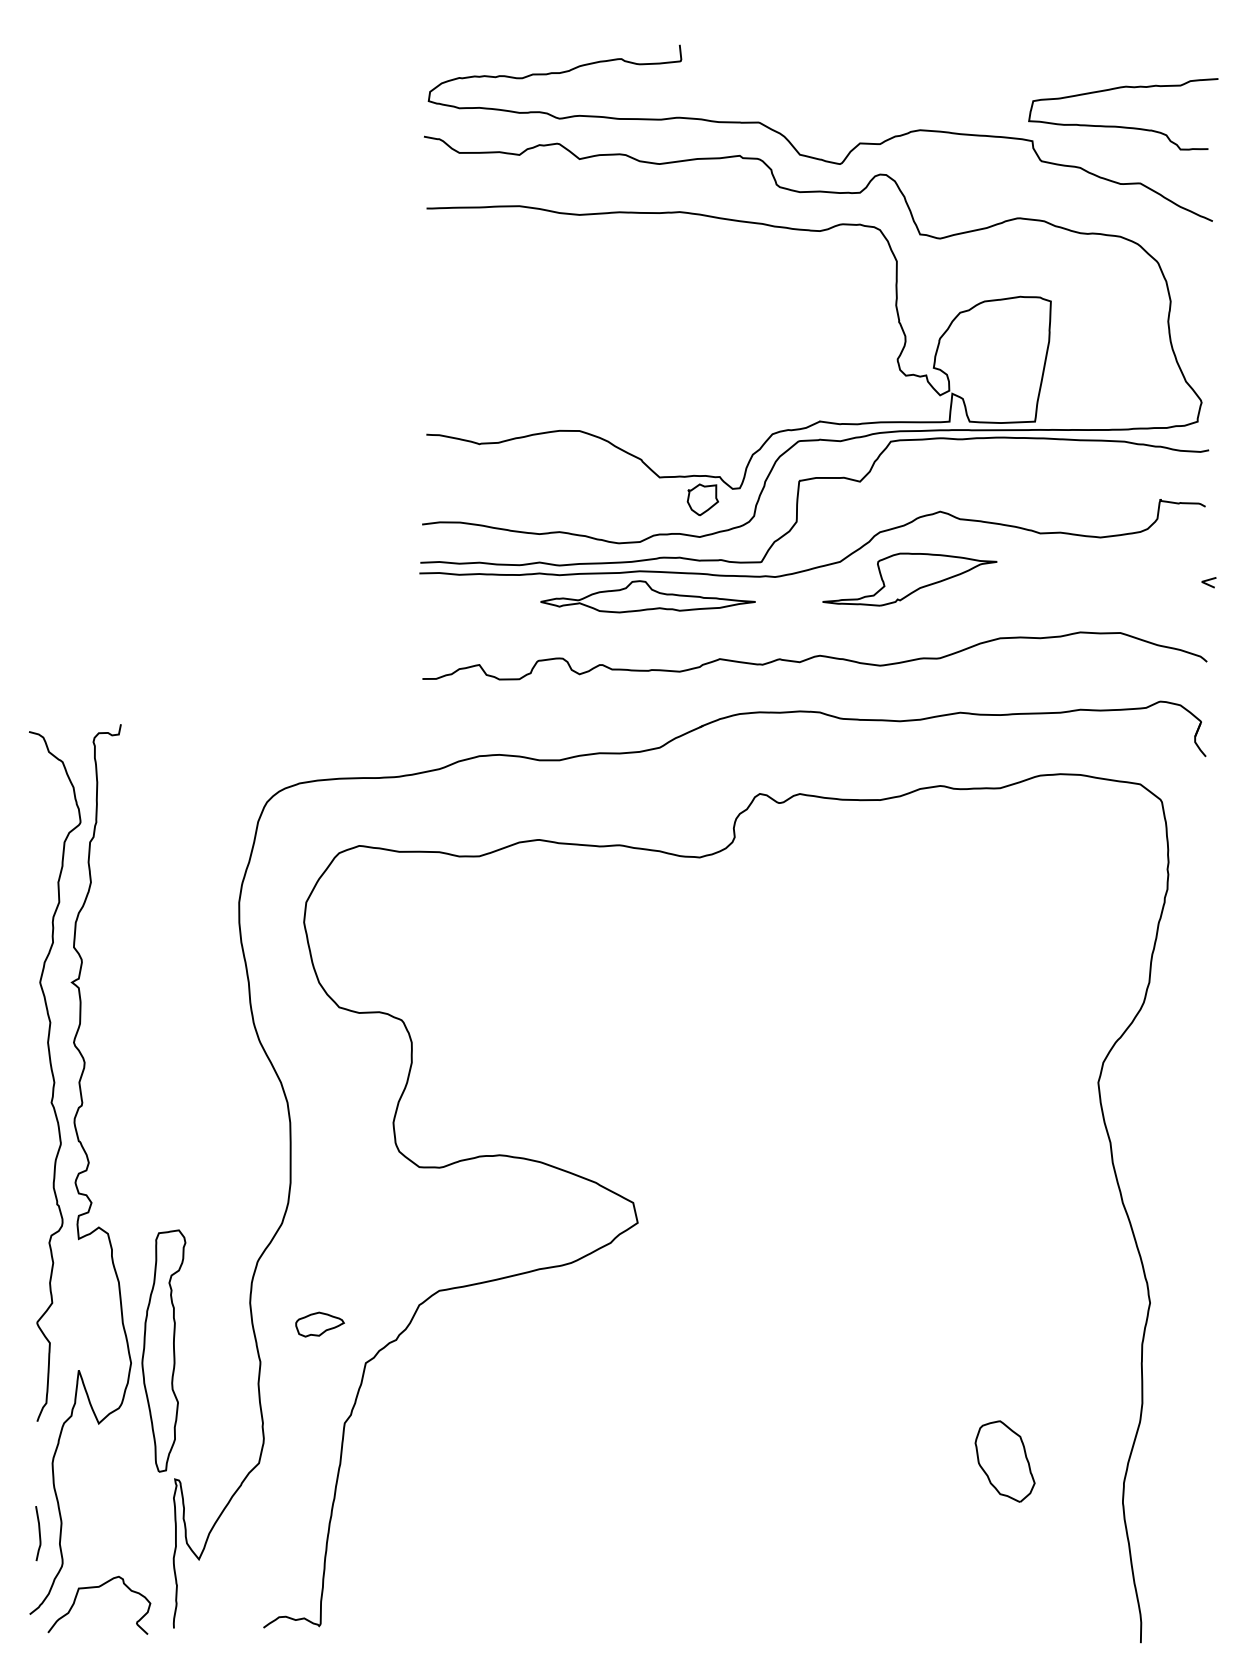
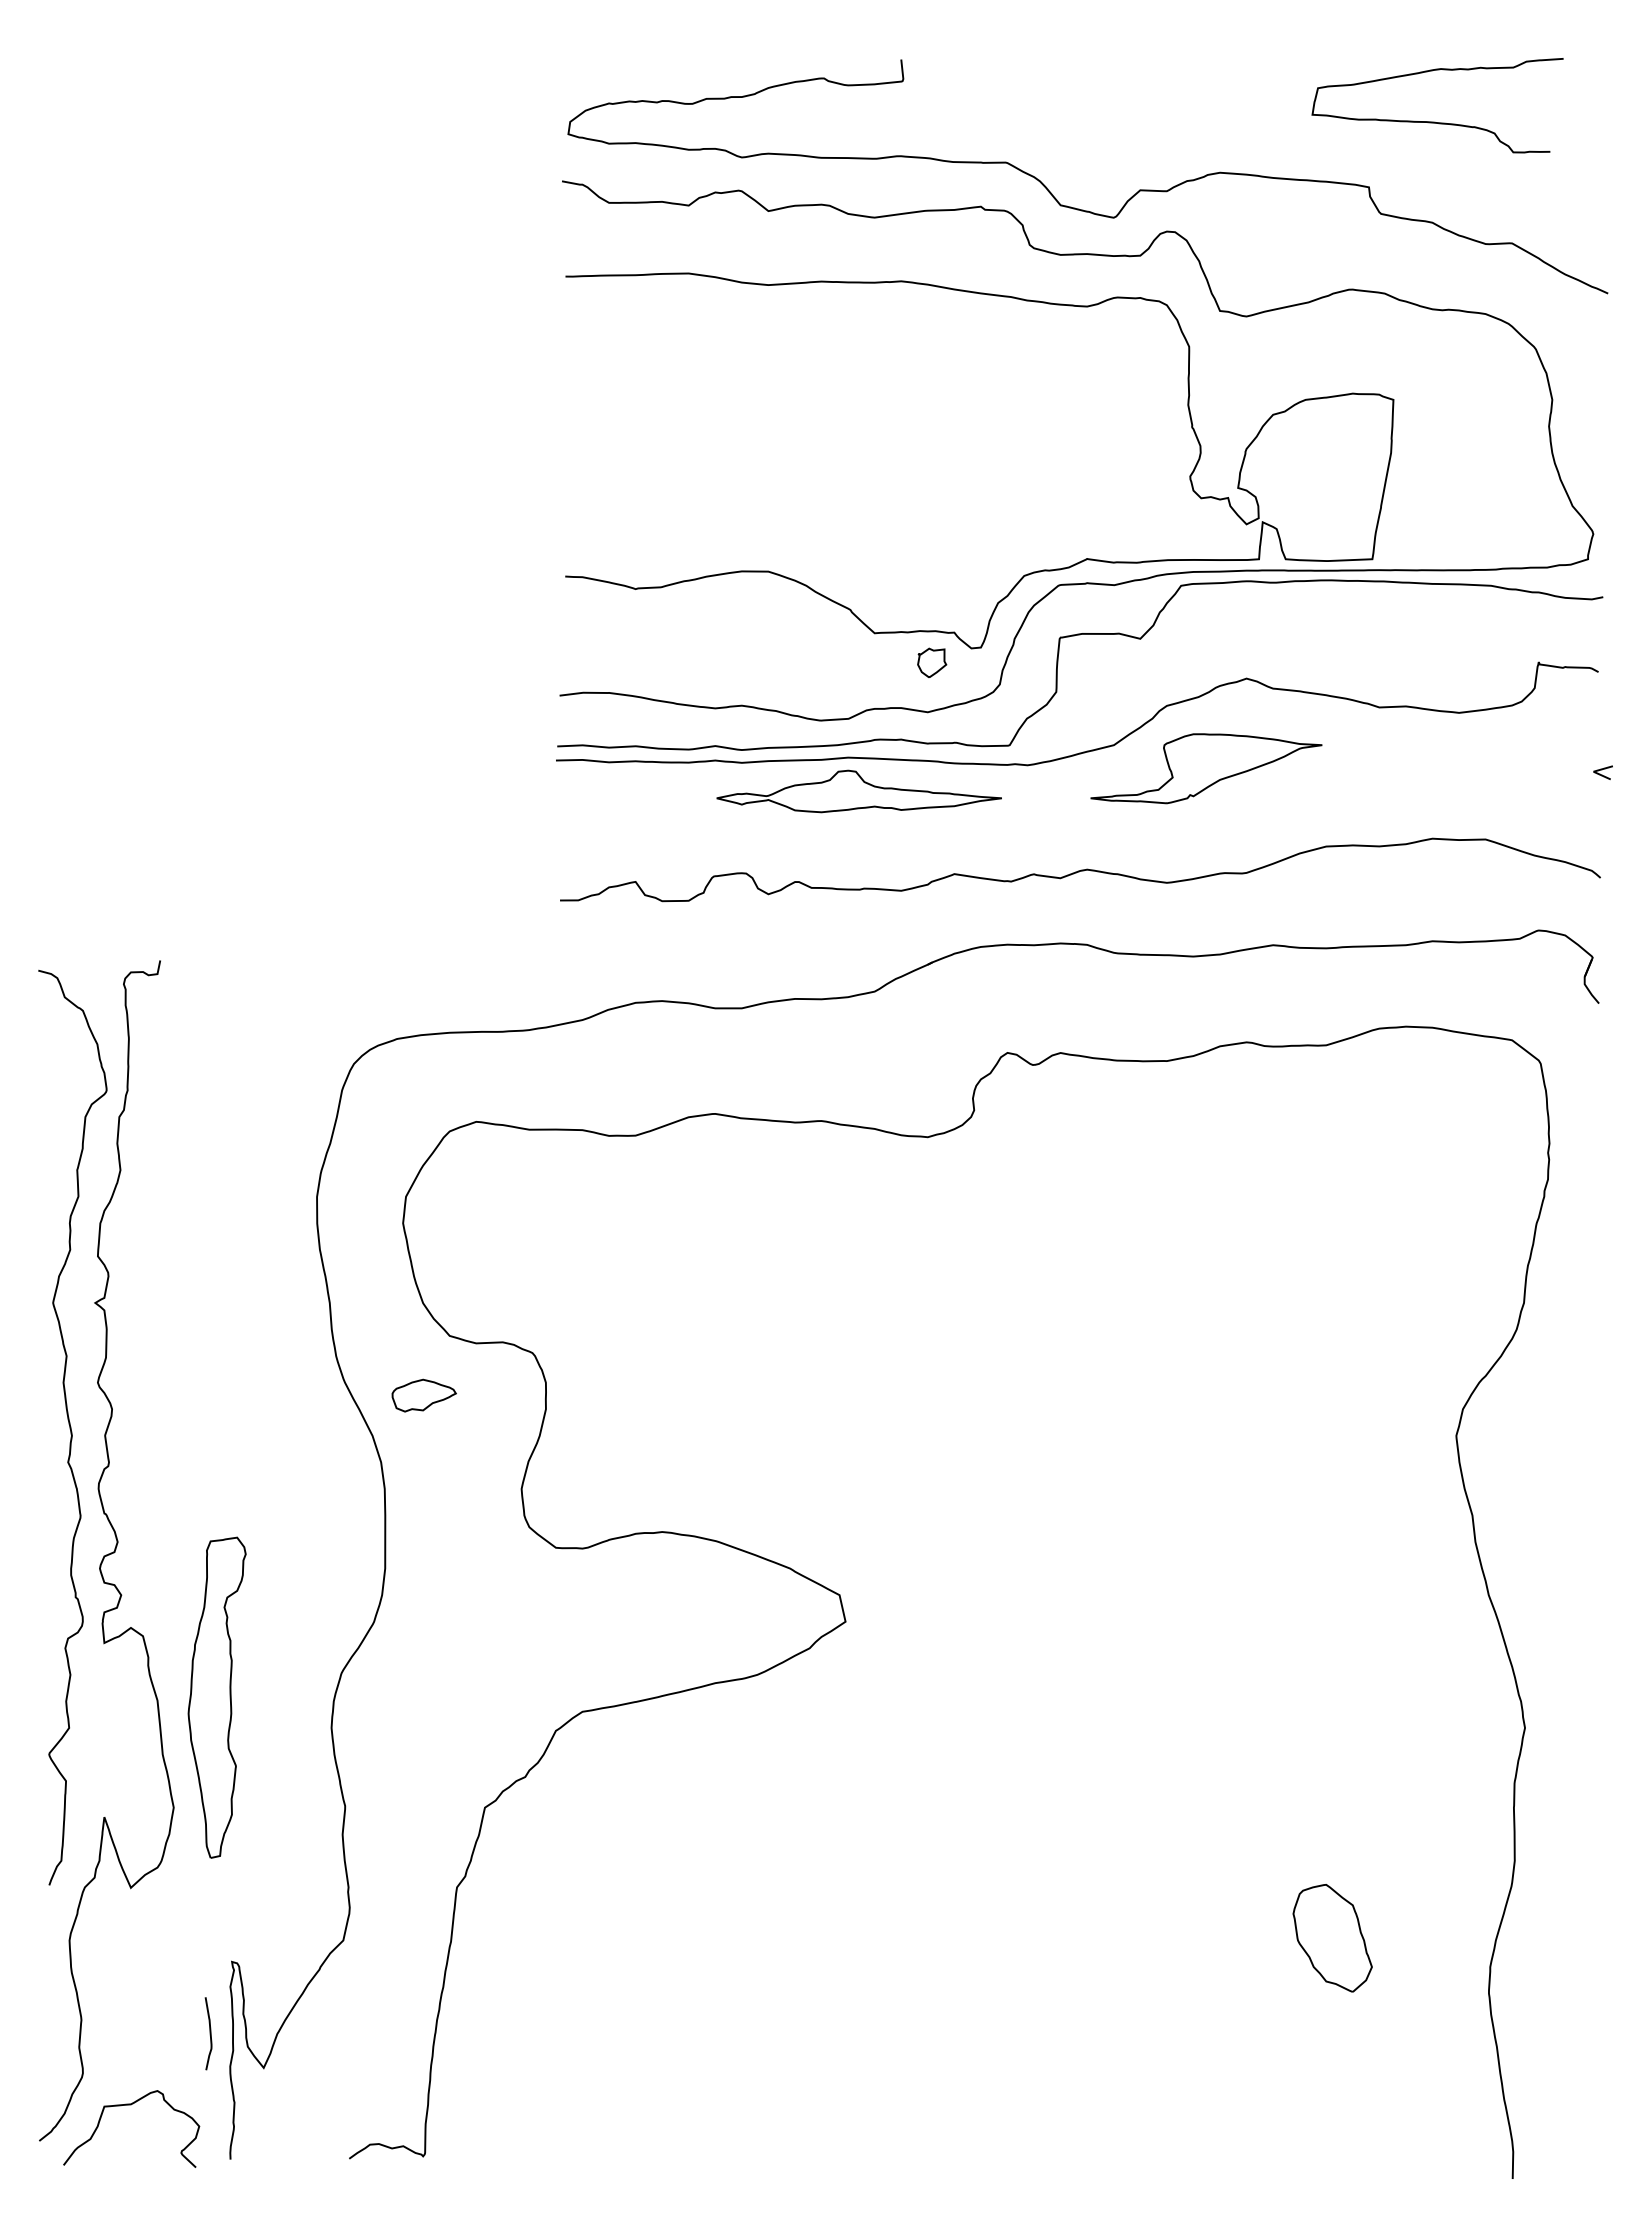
curve: (1121, 126) -> (1435, 121), moved
part: (703, 499) -> (932, 662), size x0.7
part: (319, 1324) -> (423, 1395), moved
part: (163, 1350) -> (216, 1697), moved
curve: (38, 1533) -> (209, 2033), moved

